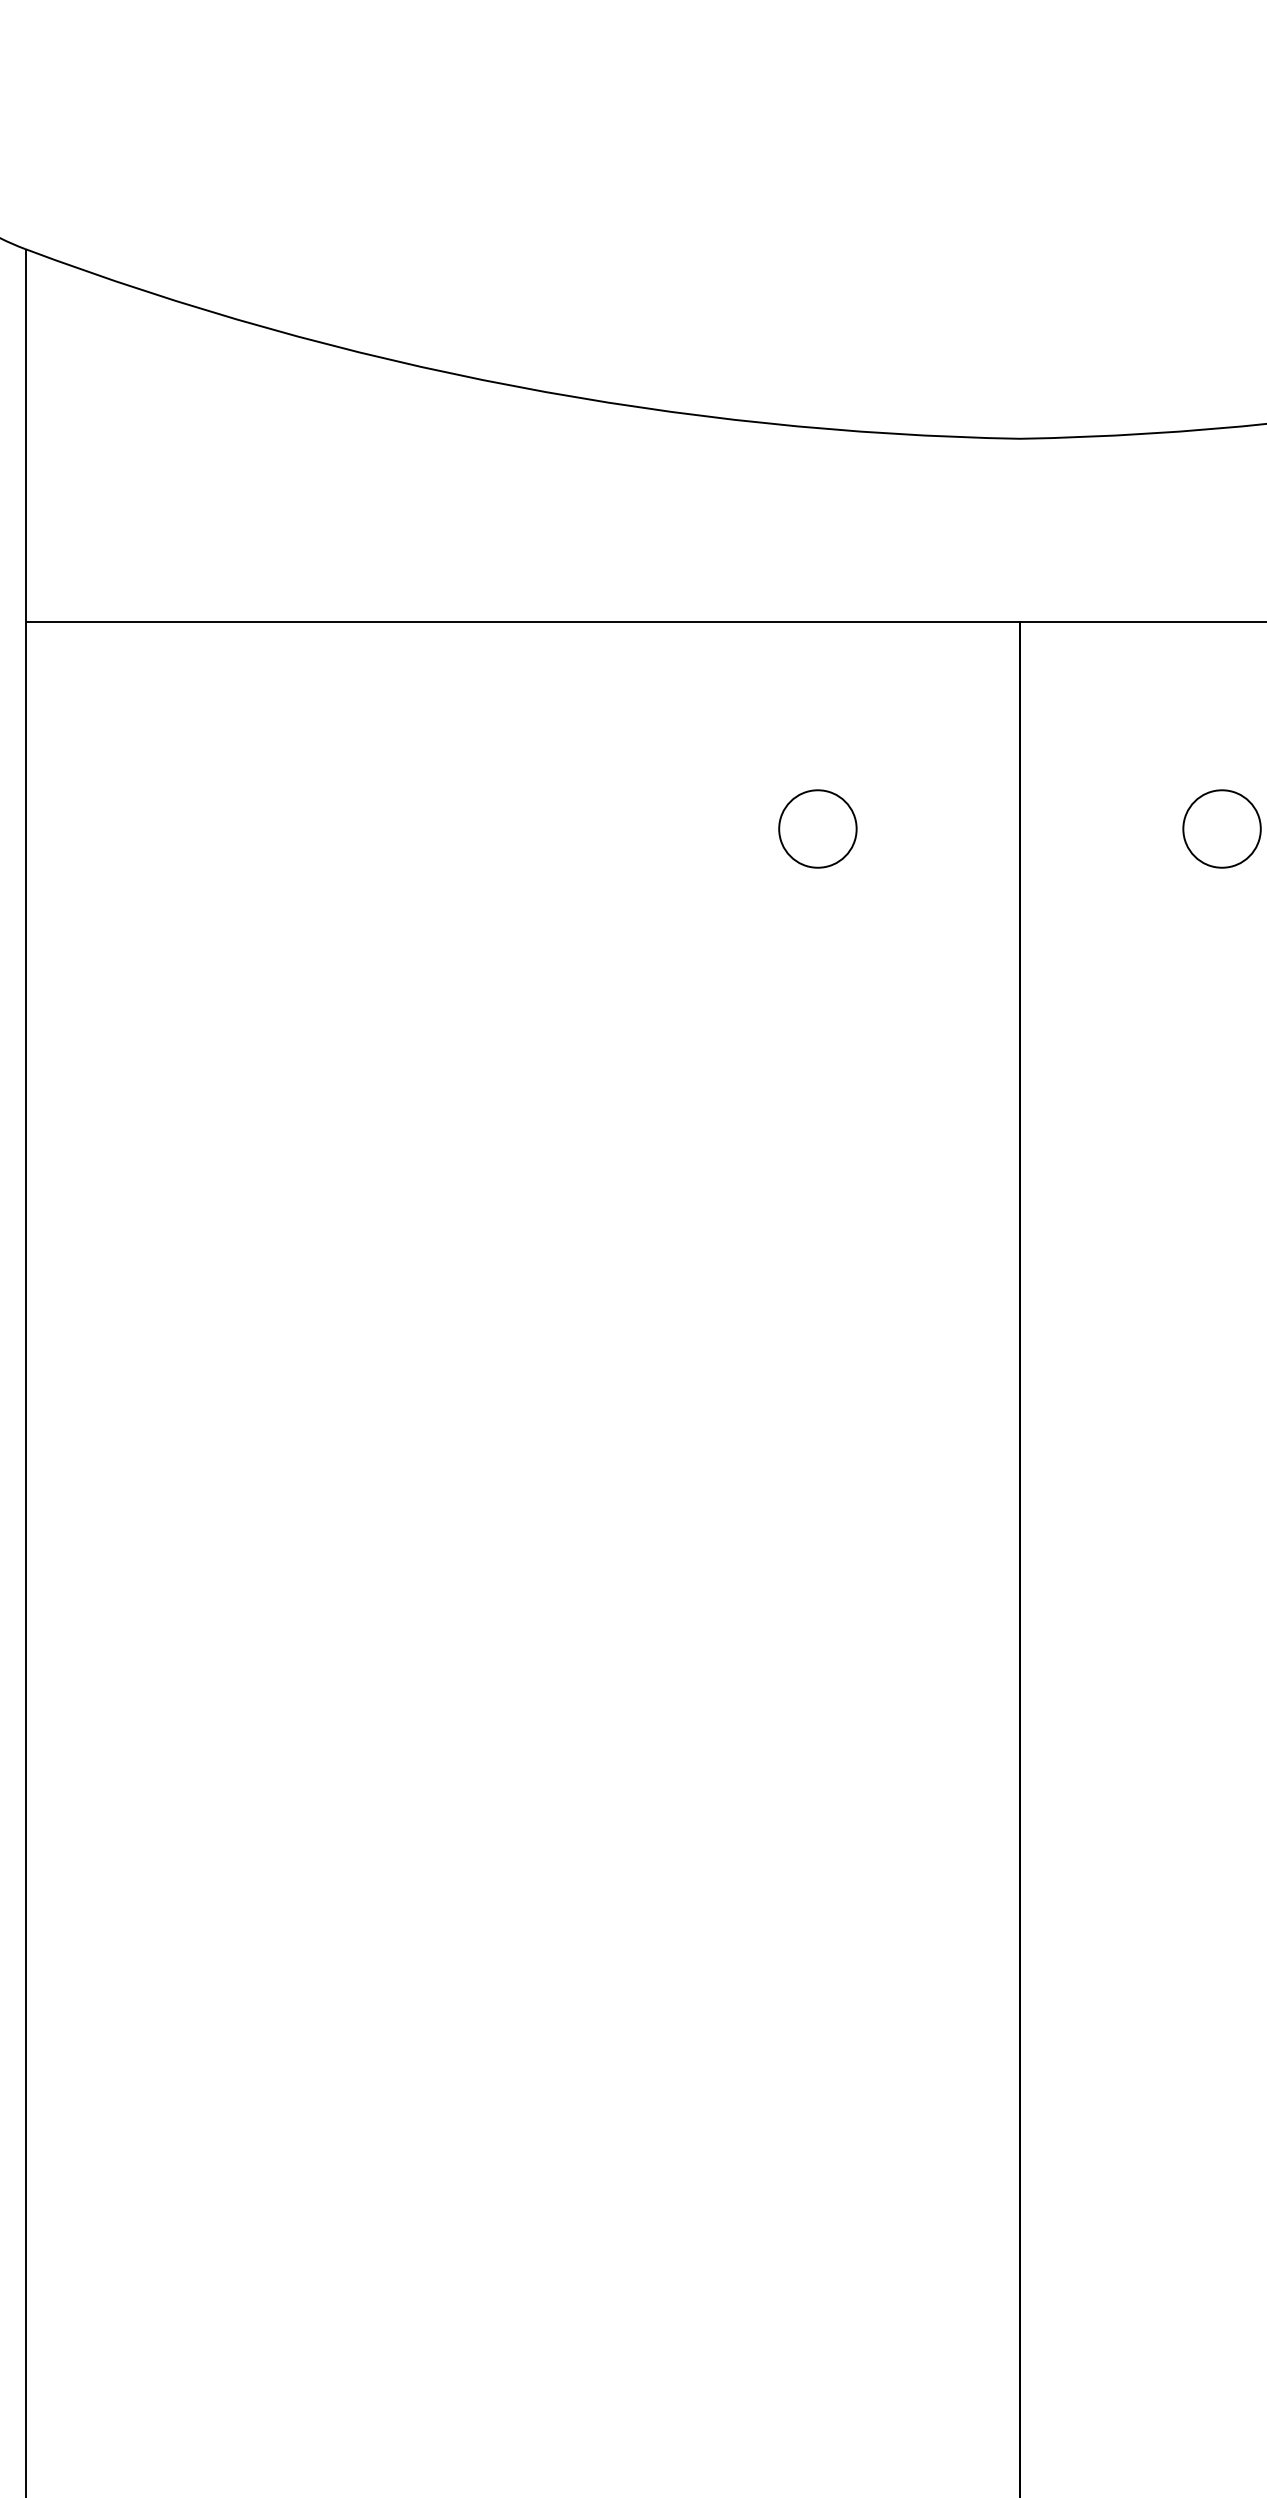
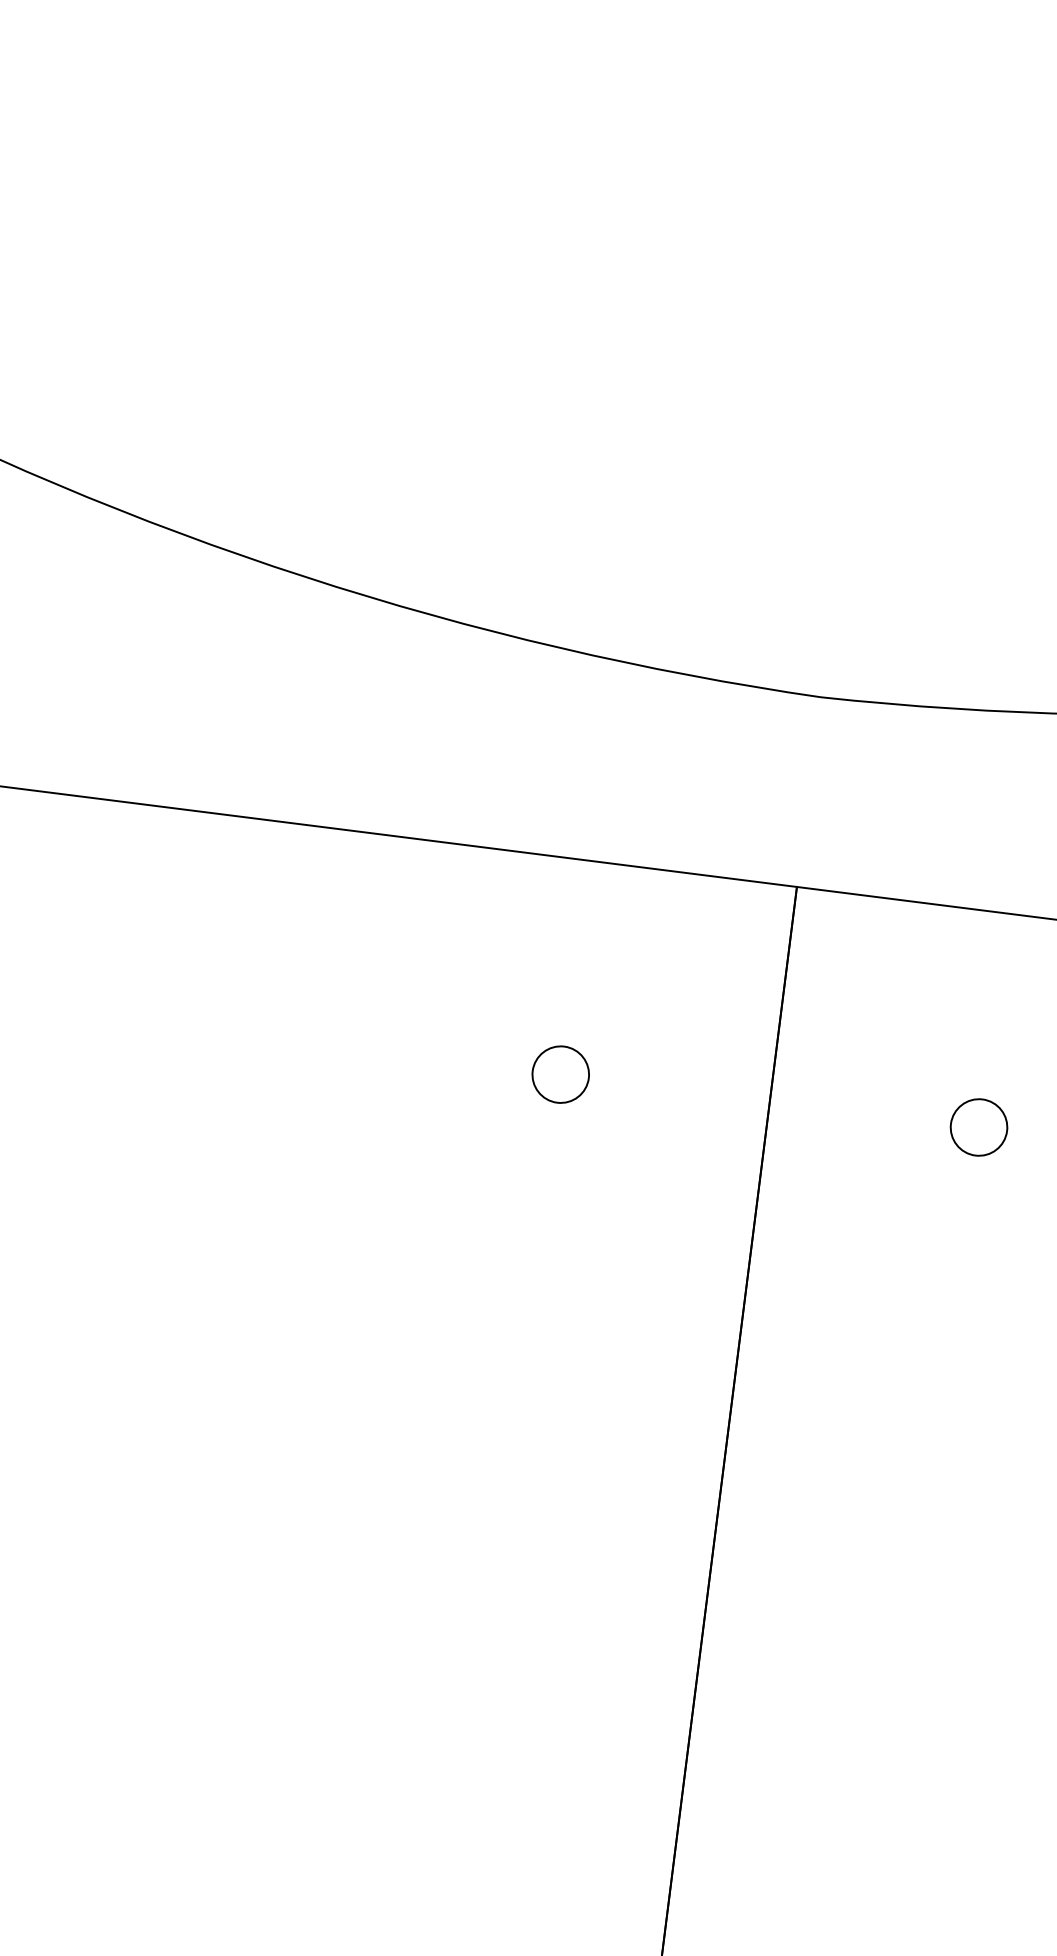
circle: (817, 828) -> (560, 1074), size x0.7
circle: (1221, 828) -> (978, 1126), size x0.7

